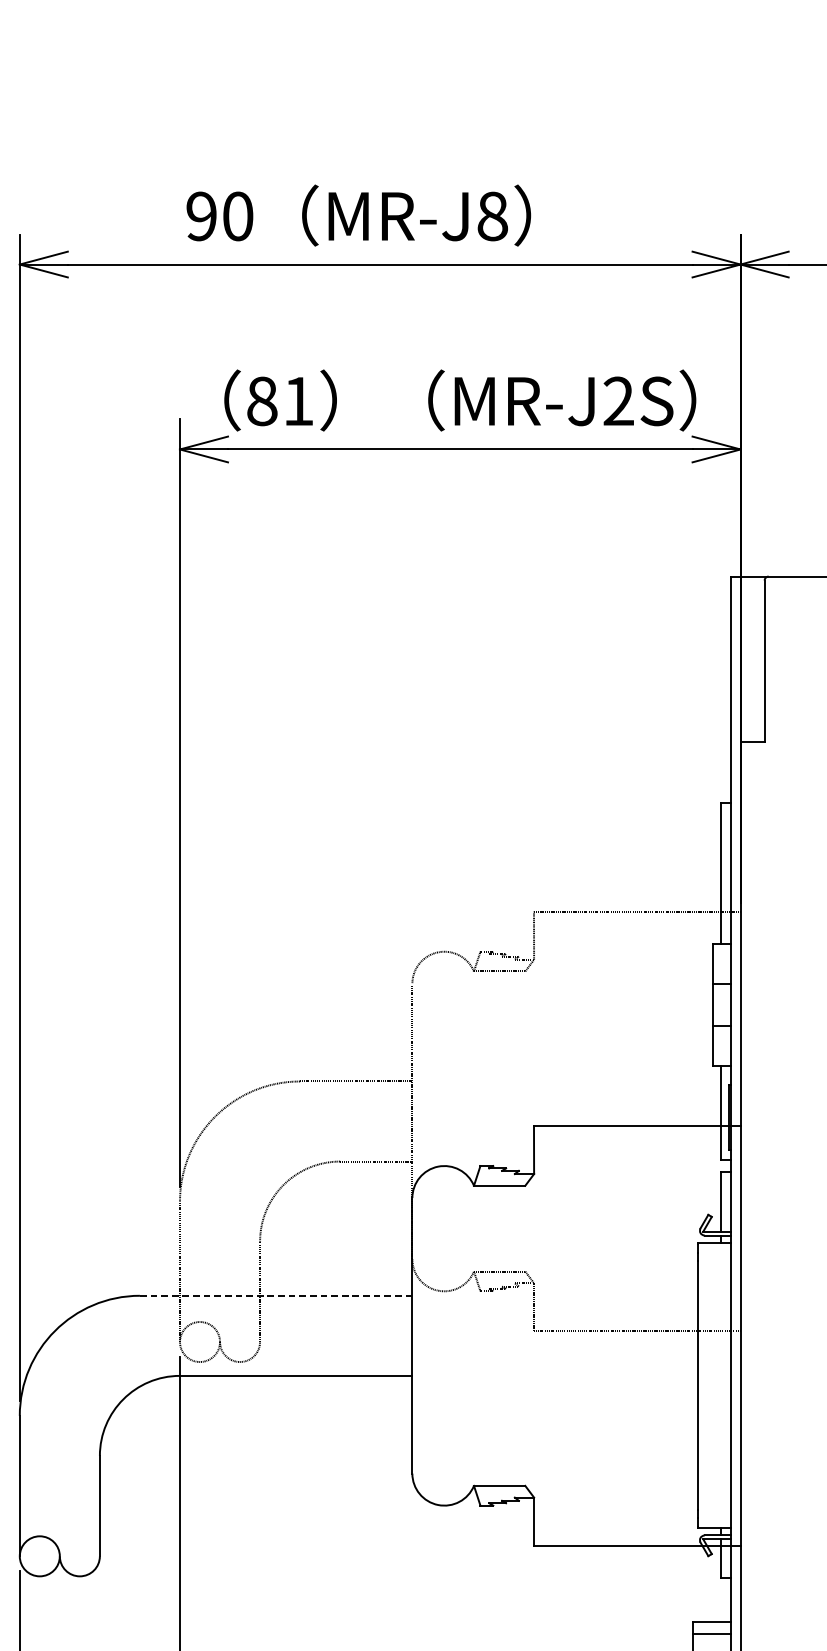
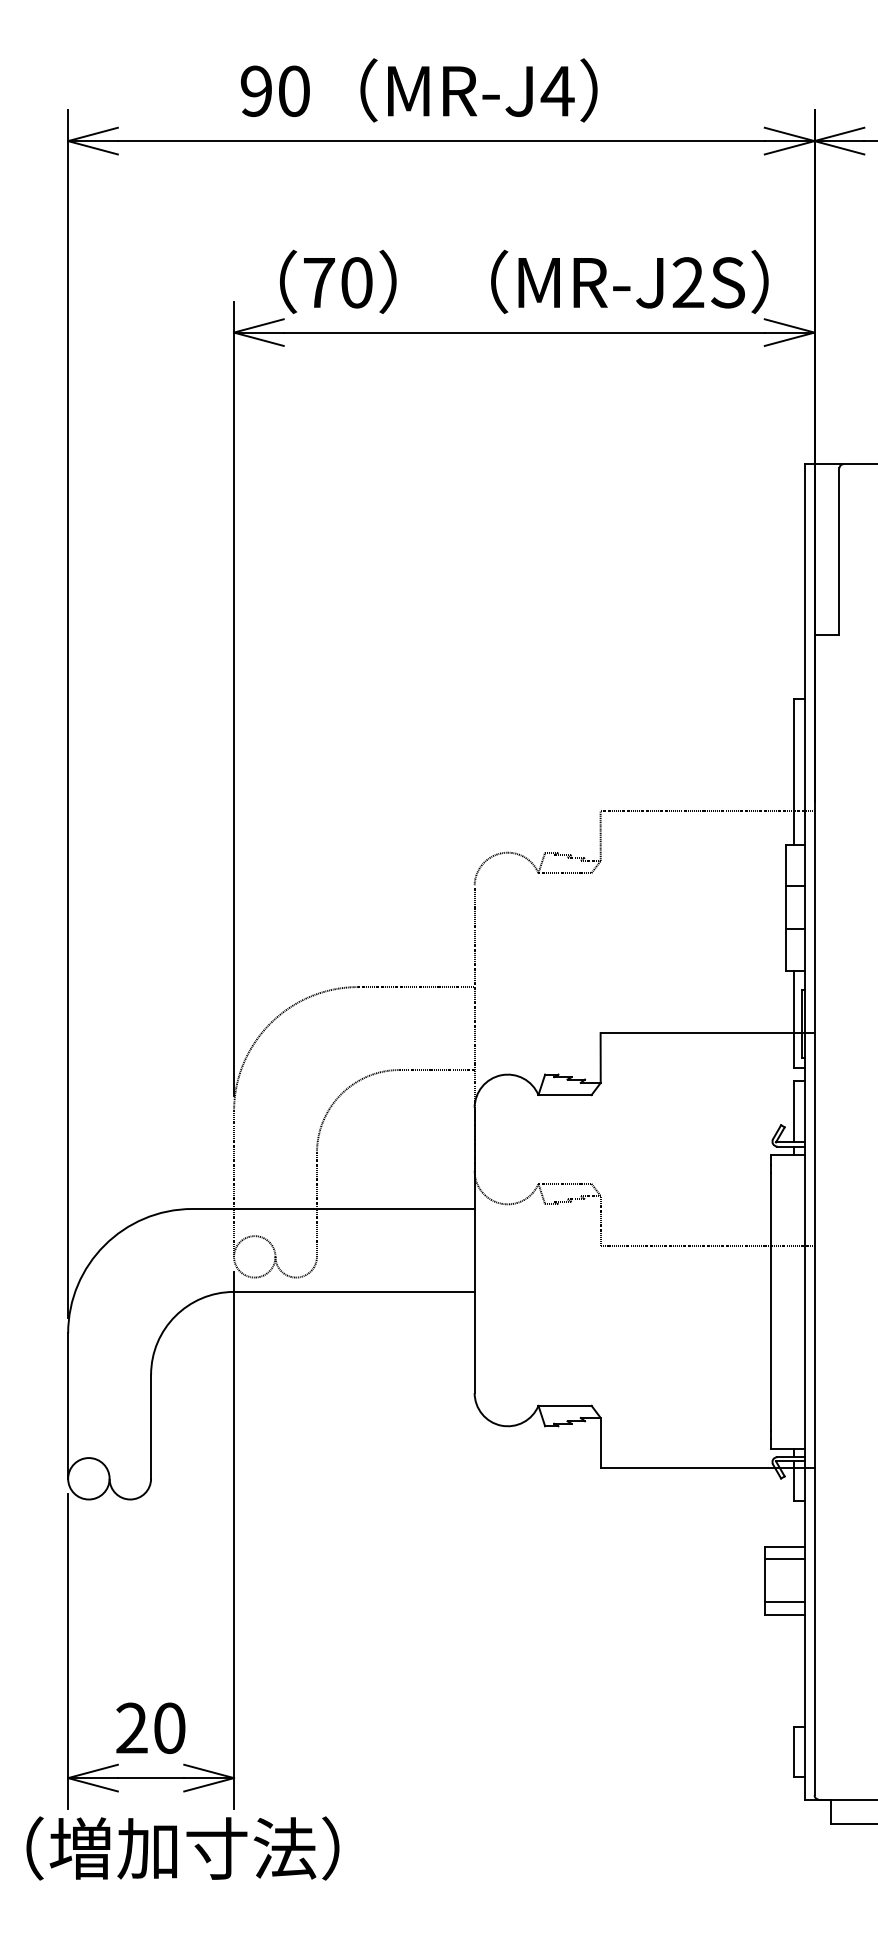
text: (492, 216) -> (557, 91), MR-J8 -> MR-J4
text: (279, 401) -> (337, 282), 81 -> 70
line: (277, 1295) -> (334, 1208), dashed -> solid

